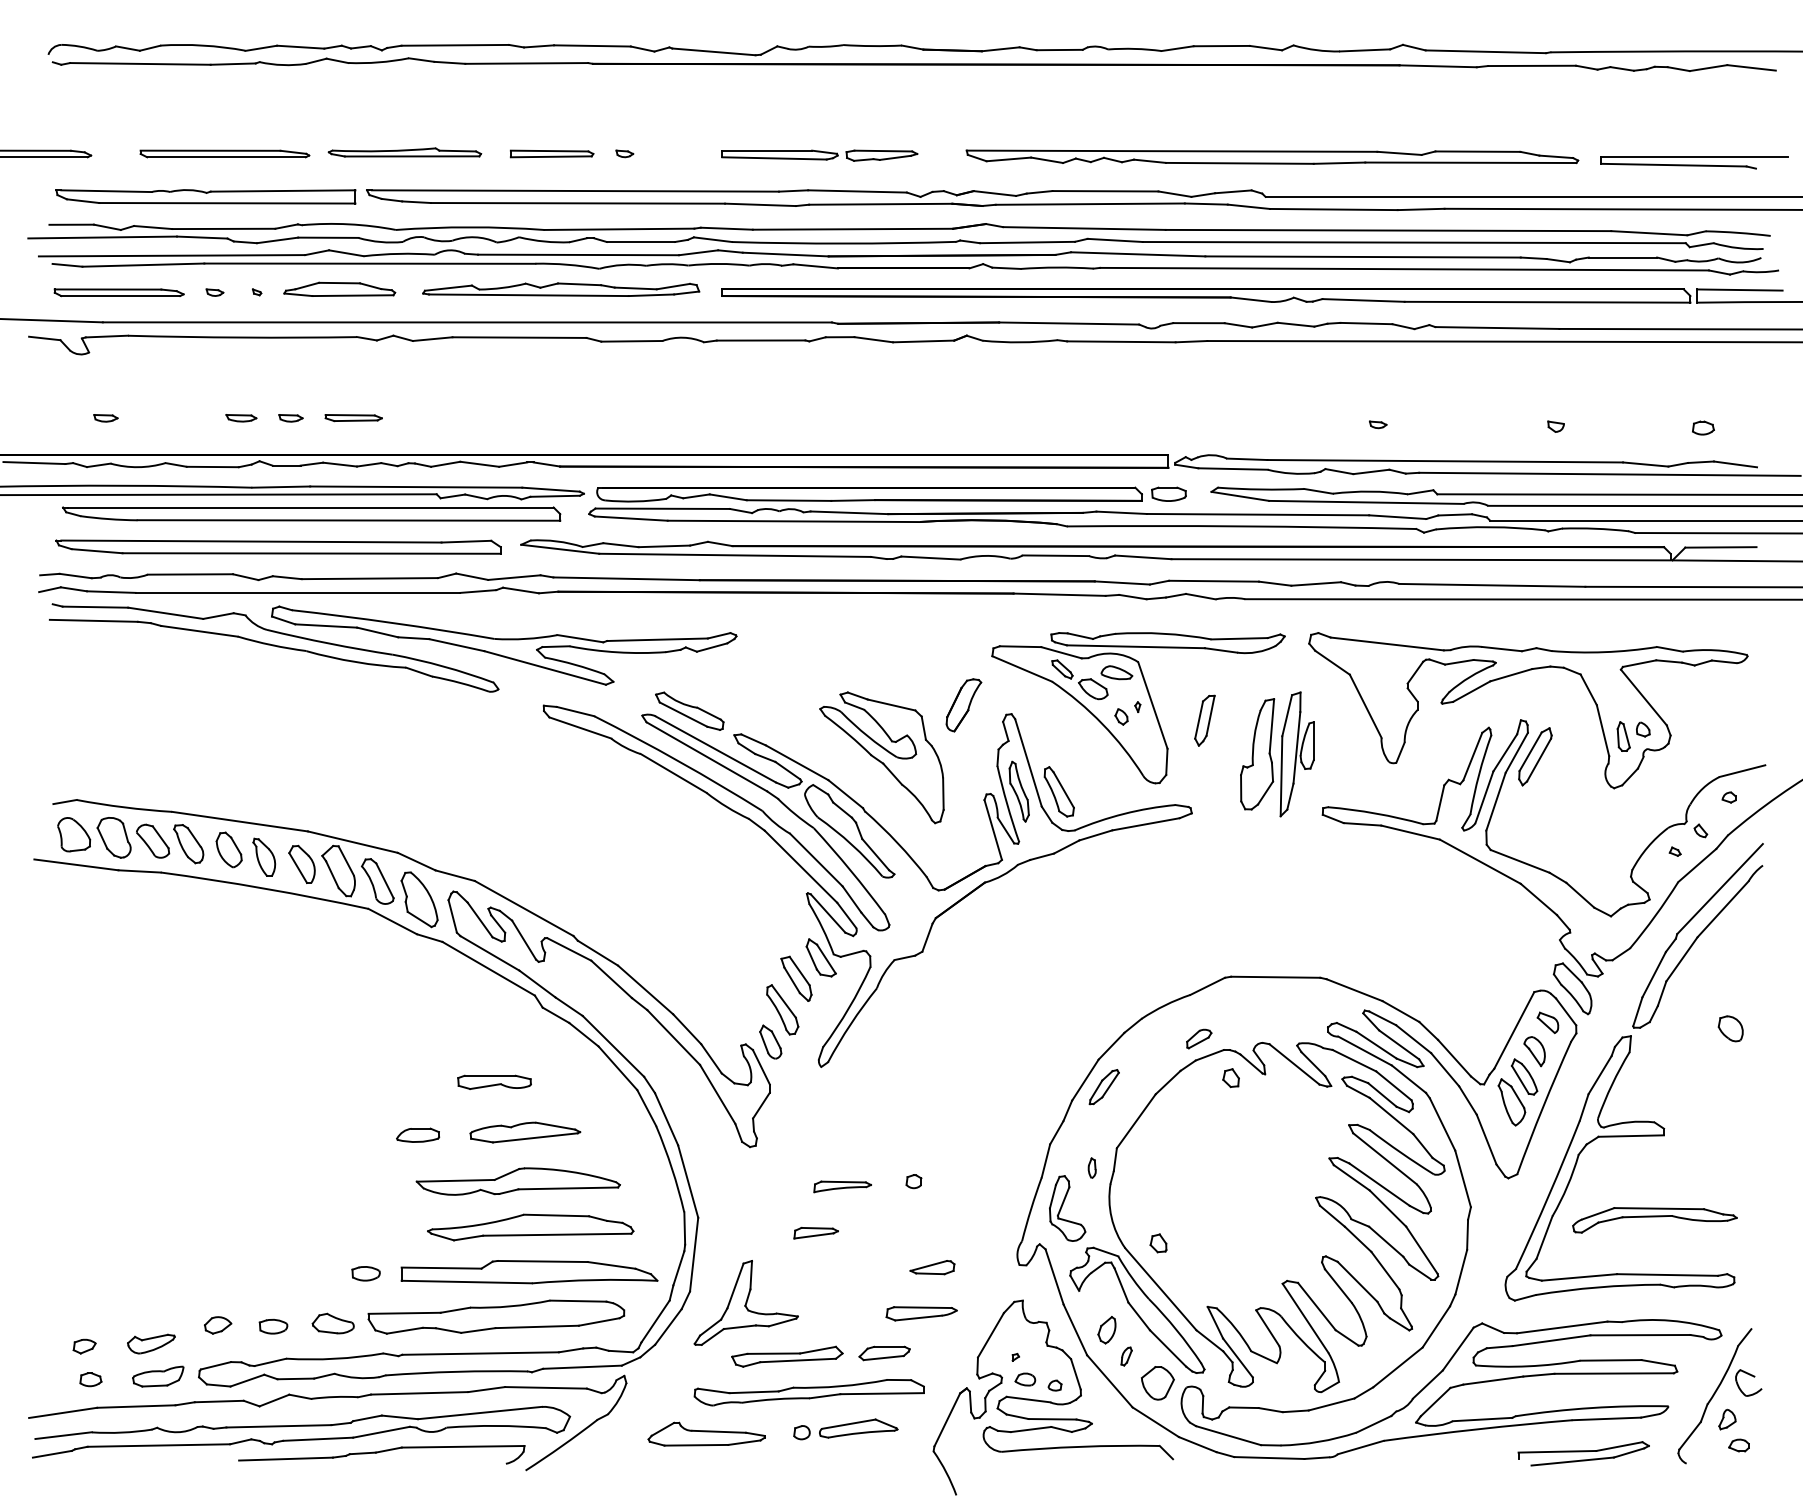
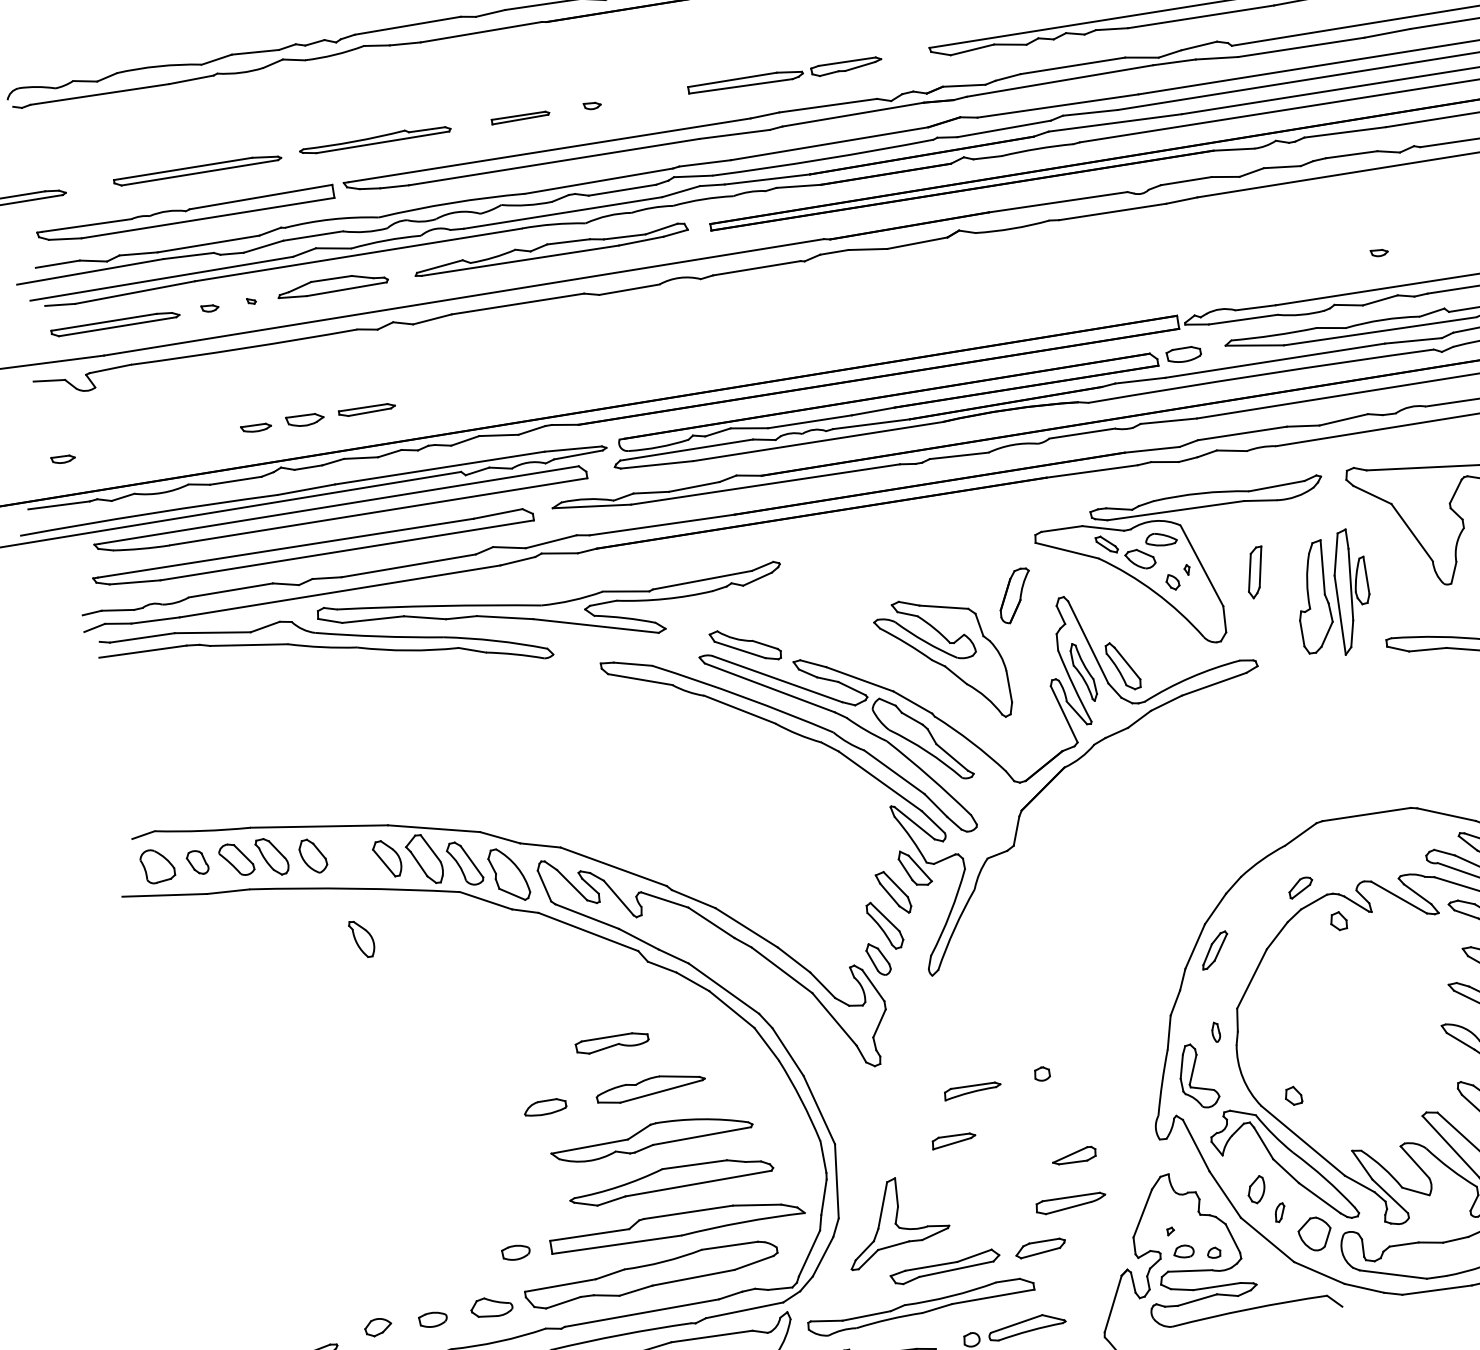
part: (551, 153) -> (520, 117), size x0.7
part: (105, 418) -> (62, 459), moved
part: (290, 418) -> (304, 420), size x1.6
part: (113, 837) -> (197, 862), size x0.6
part: (264, 856) -> (362, 937), moved
part: (808, 1392) -> (920, 1307), moved

